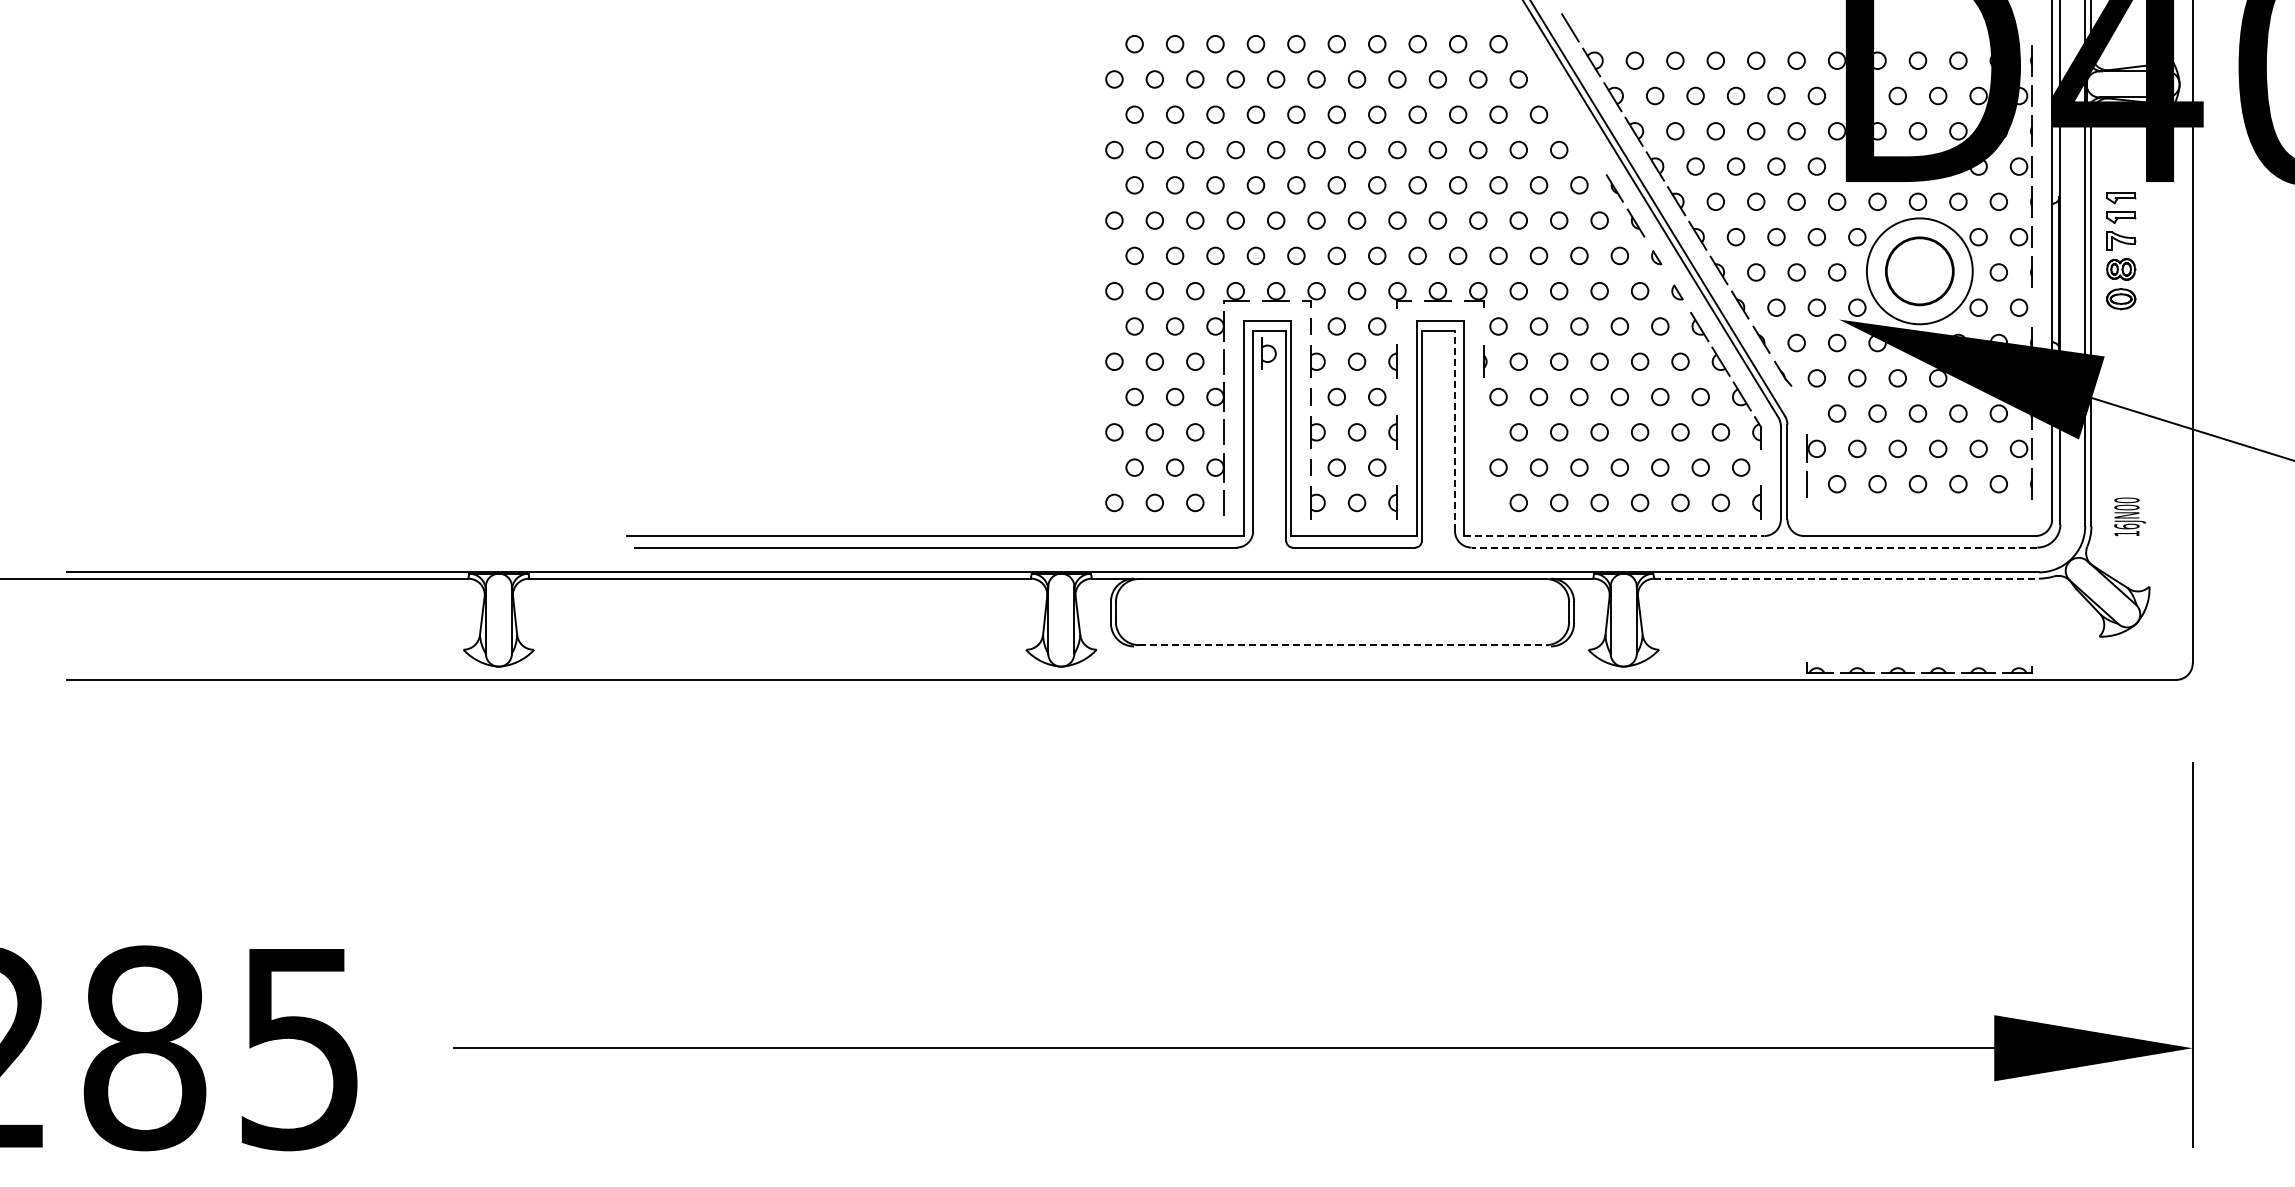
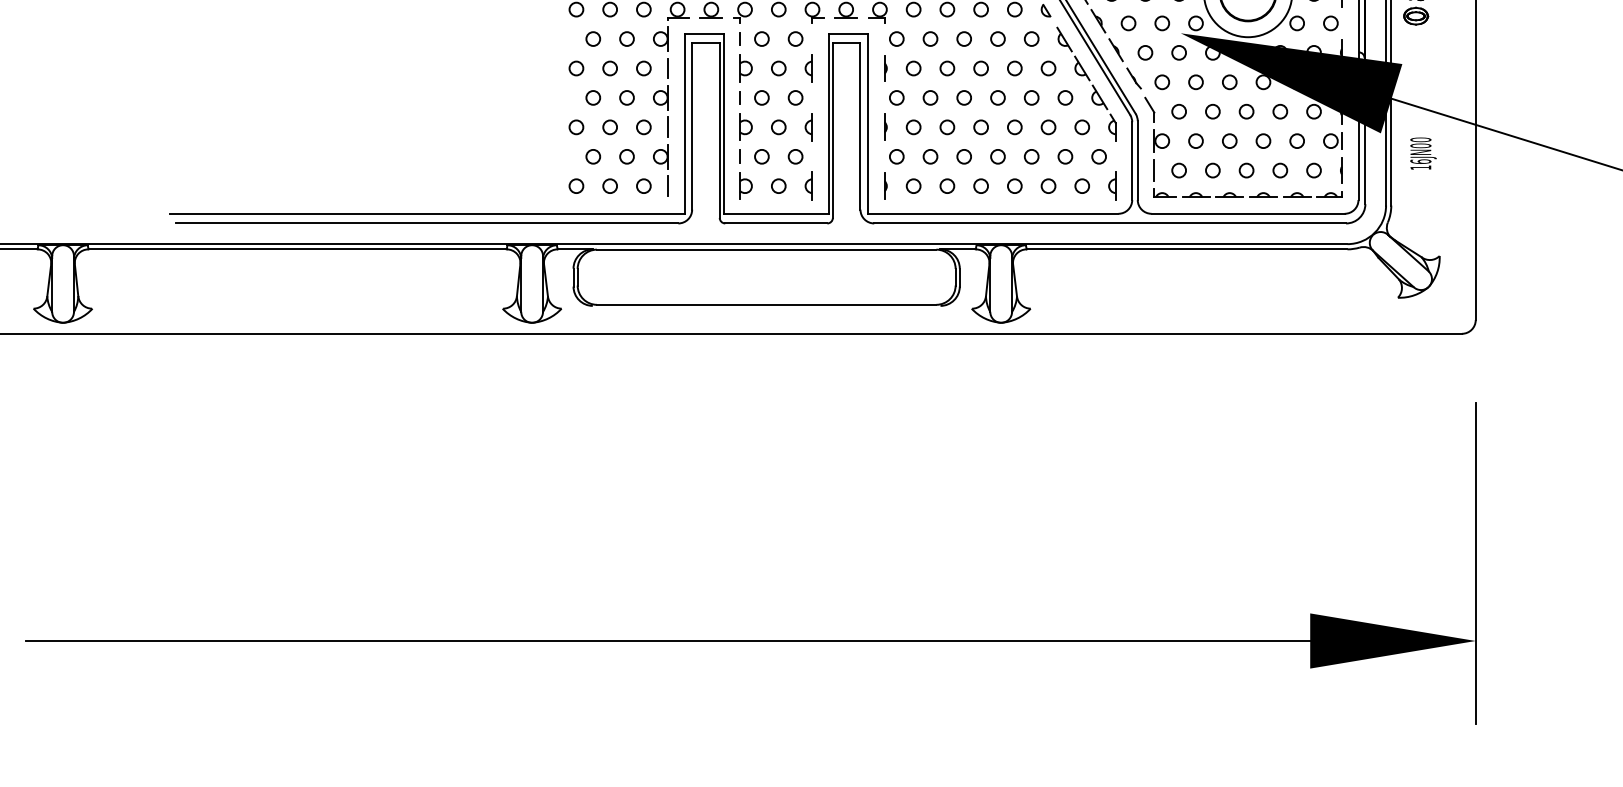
part: (1268, 353) -> (704, 61), removed
part: (1801, 411) -> (1149, 109), added
line: (1455, 430) -> (860, 125), dashed -> solid
part: (1485, 432) -> (885, 127), added
part: (1485, 502) -> (885, 185), added
text: (2129, 516) -> (1423, 153), moved
line: (1614, 536) -> (993, 214), dashed -> solid
line: (1754, 547) -> (1110, 223), dashed -> solid
line: (1847, 578) -> (1187, 249), dashed -> solid
line: (1343, 645) -> (767, 305), dashed -> solid
part: (1919, 667) -> (1247, 192), moved

